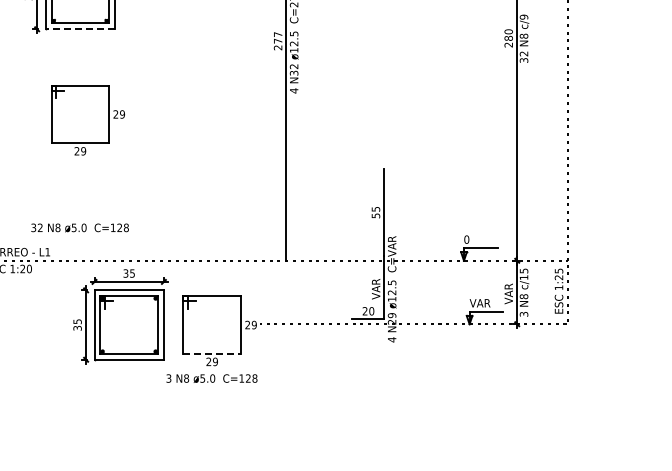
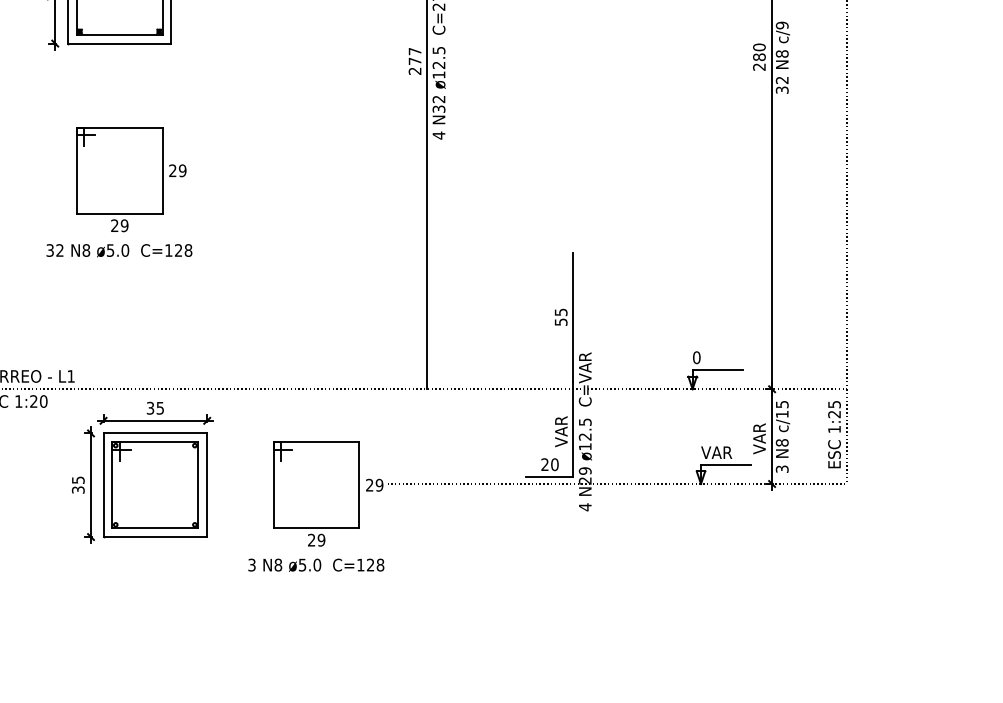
line: (80, 29) -> (119, 43), dashed -> solid
text: (79, 227) -> (118, 249), moved
part: (120, 316) -> (142, 472), moved
line: (212, 353) -> (317, 527), dashed -> solid

